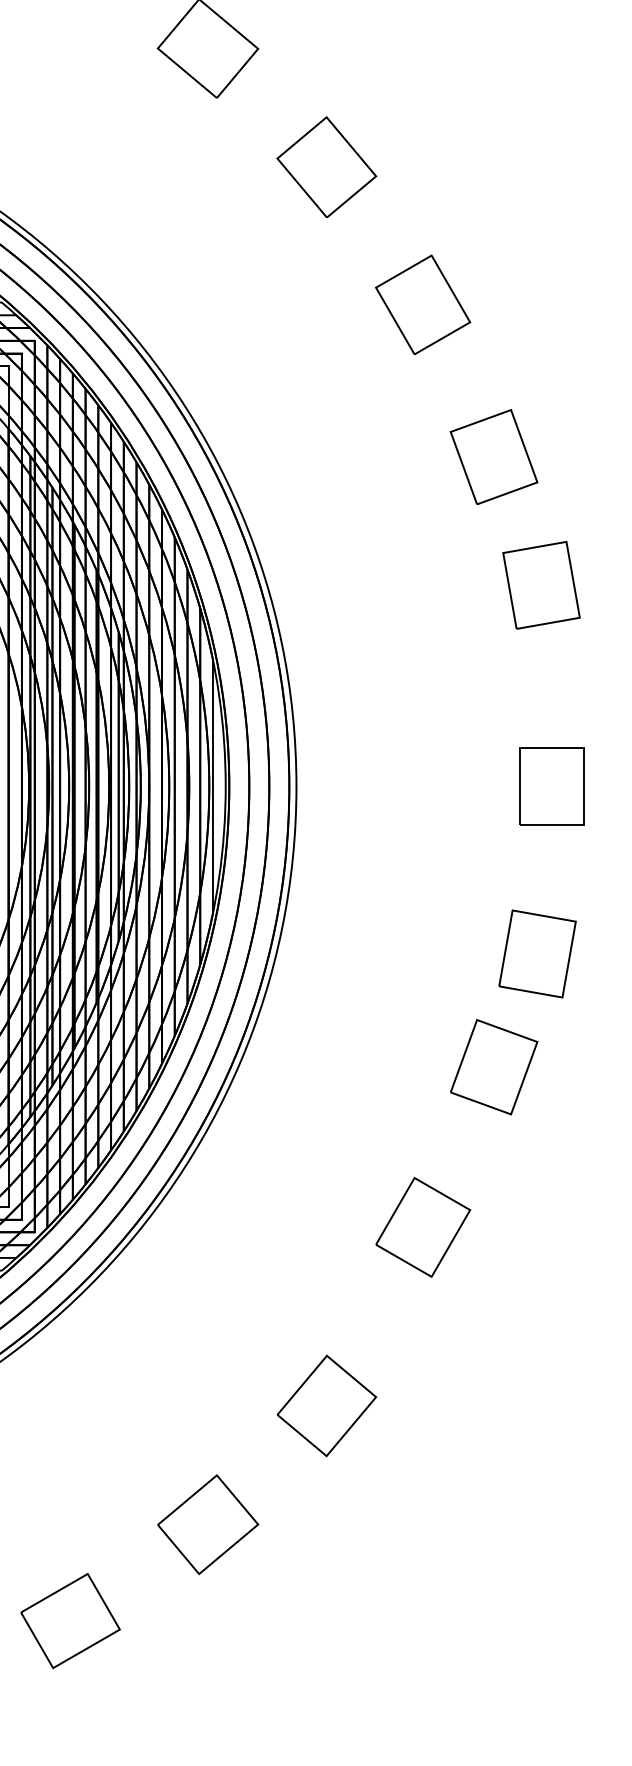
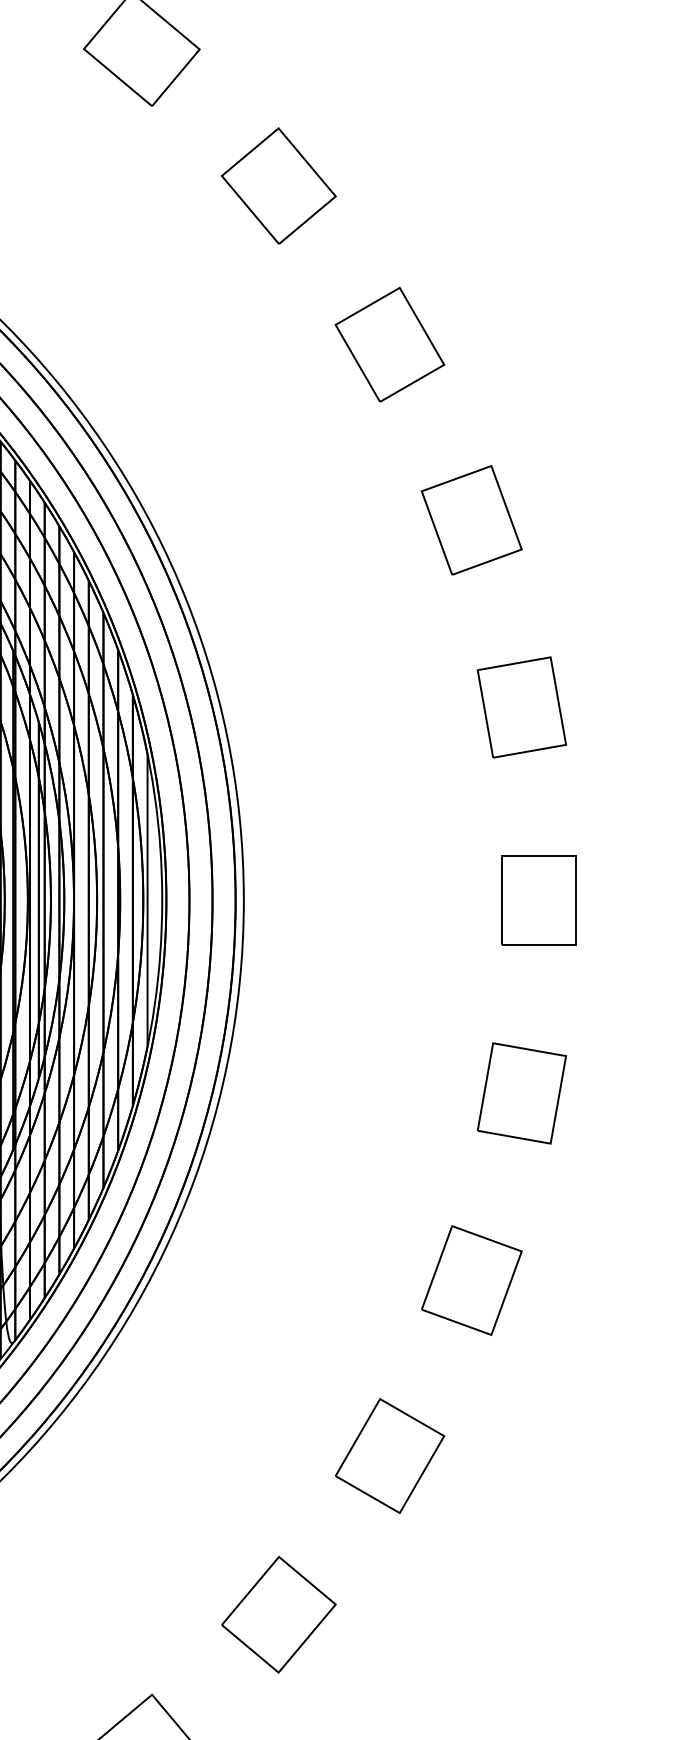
part: (541, 585) -> (521, 707), moved
part: (494, 1067) -> (472, 1280), moved
part: (423, 1226) -> (390, 1455), moved

